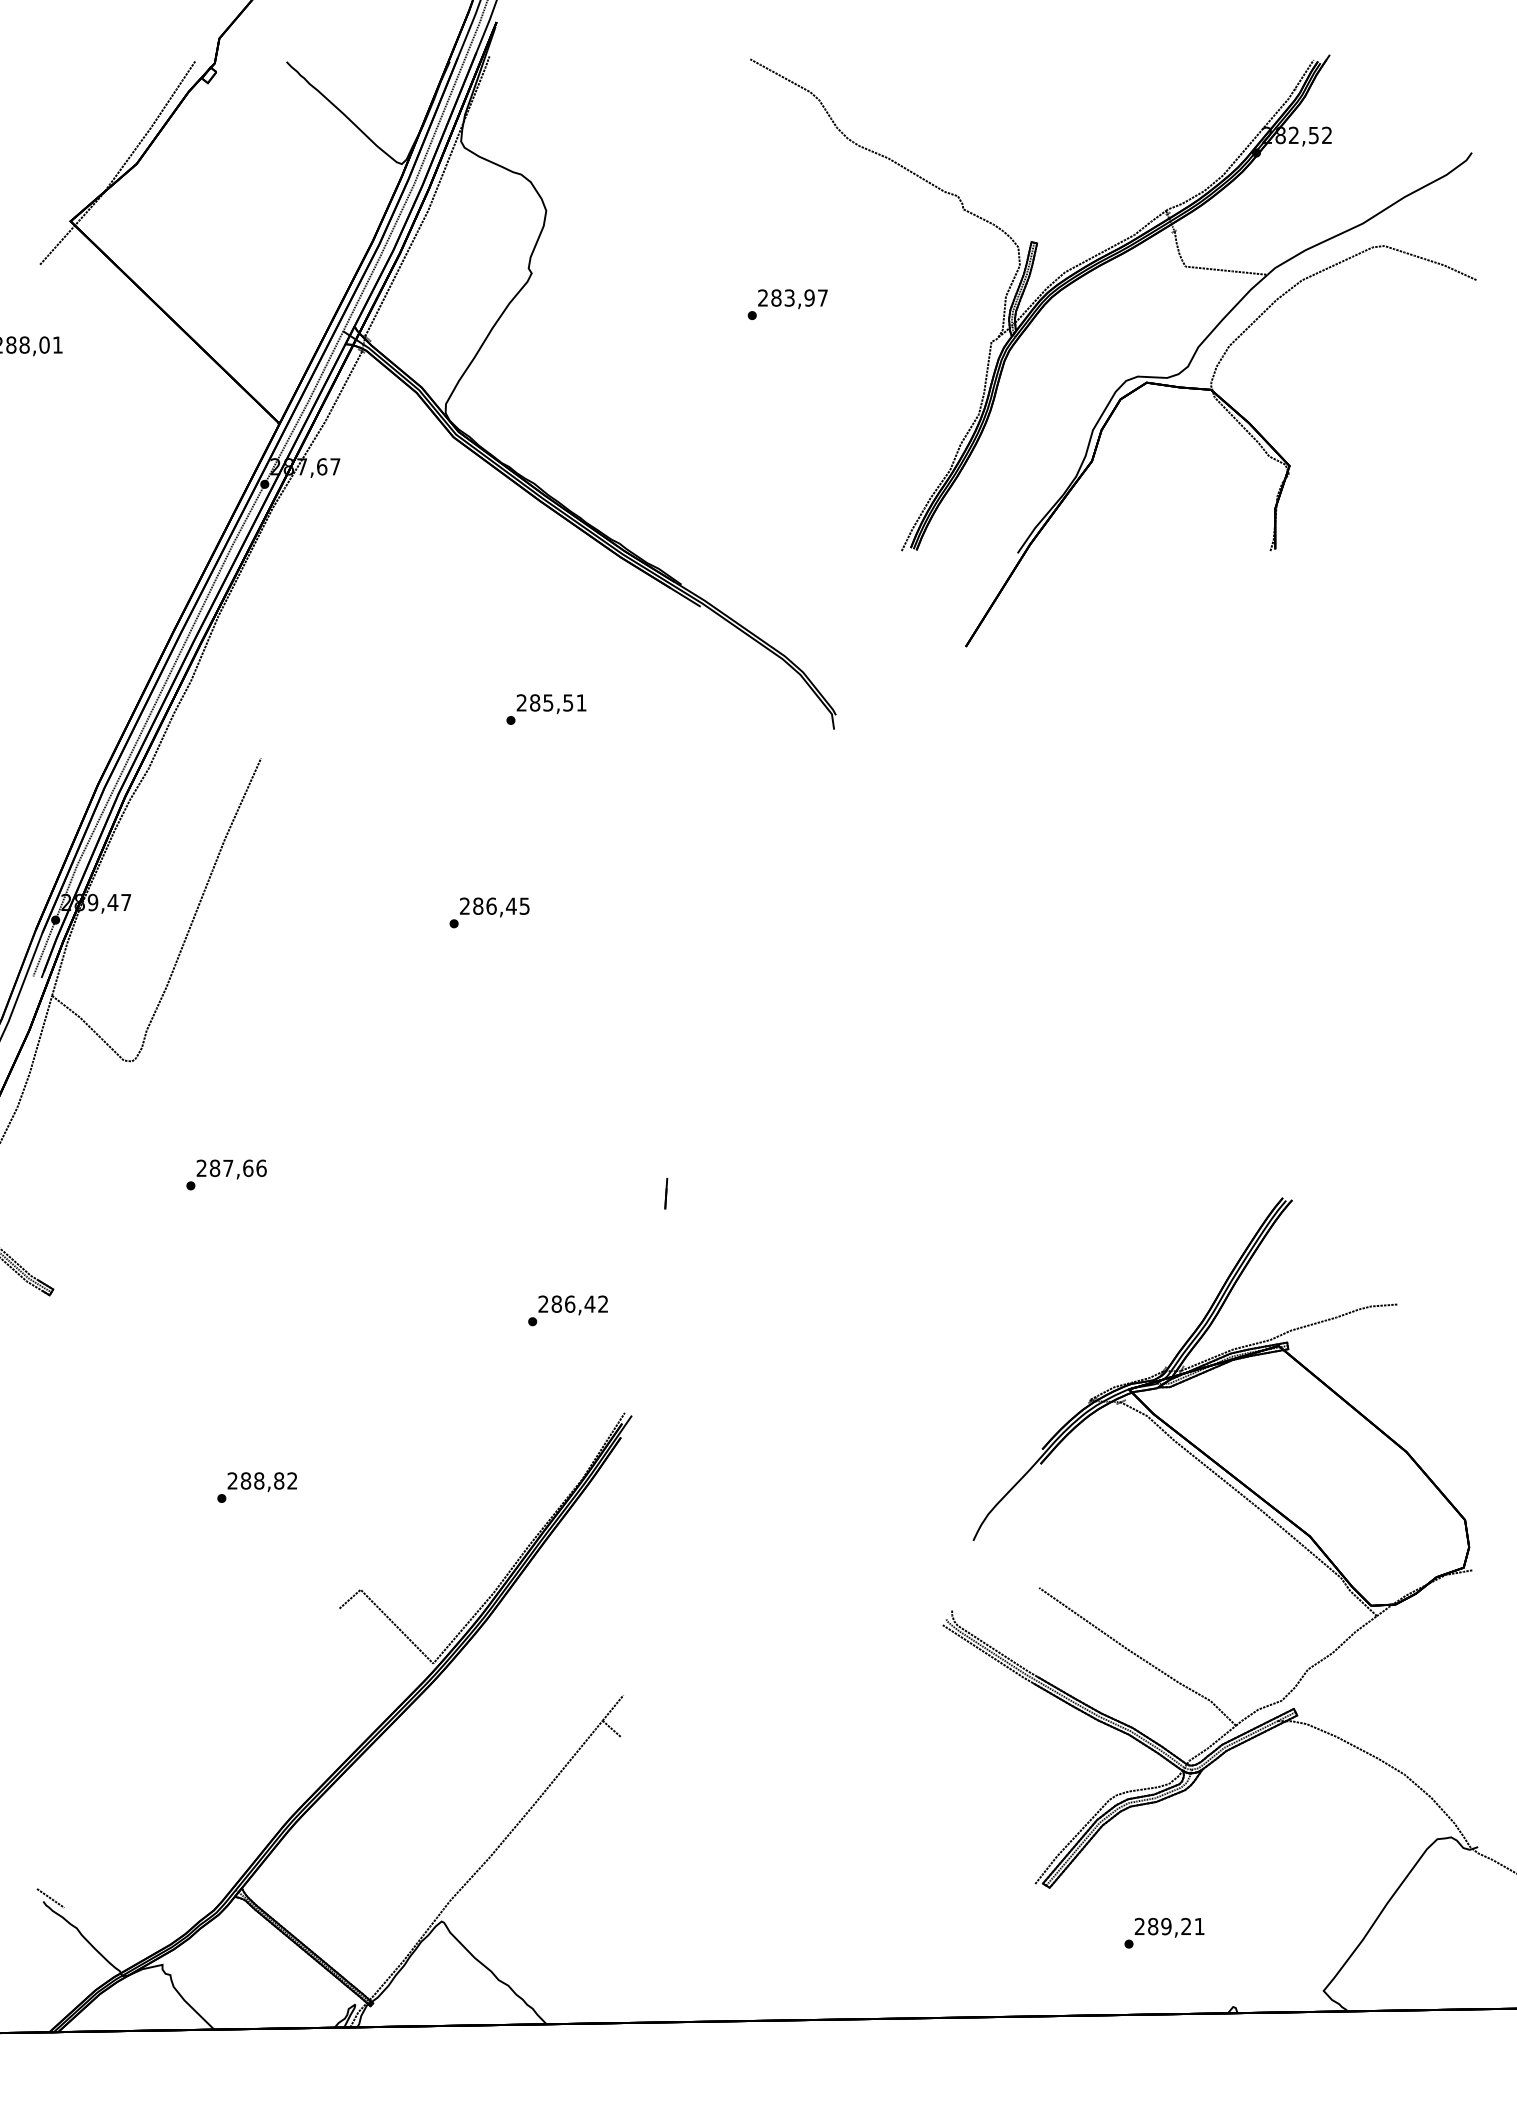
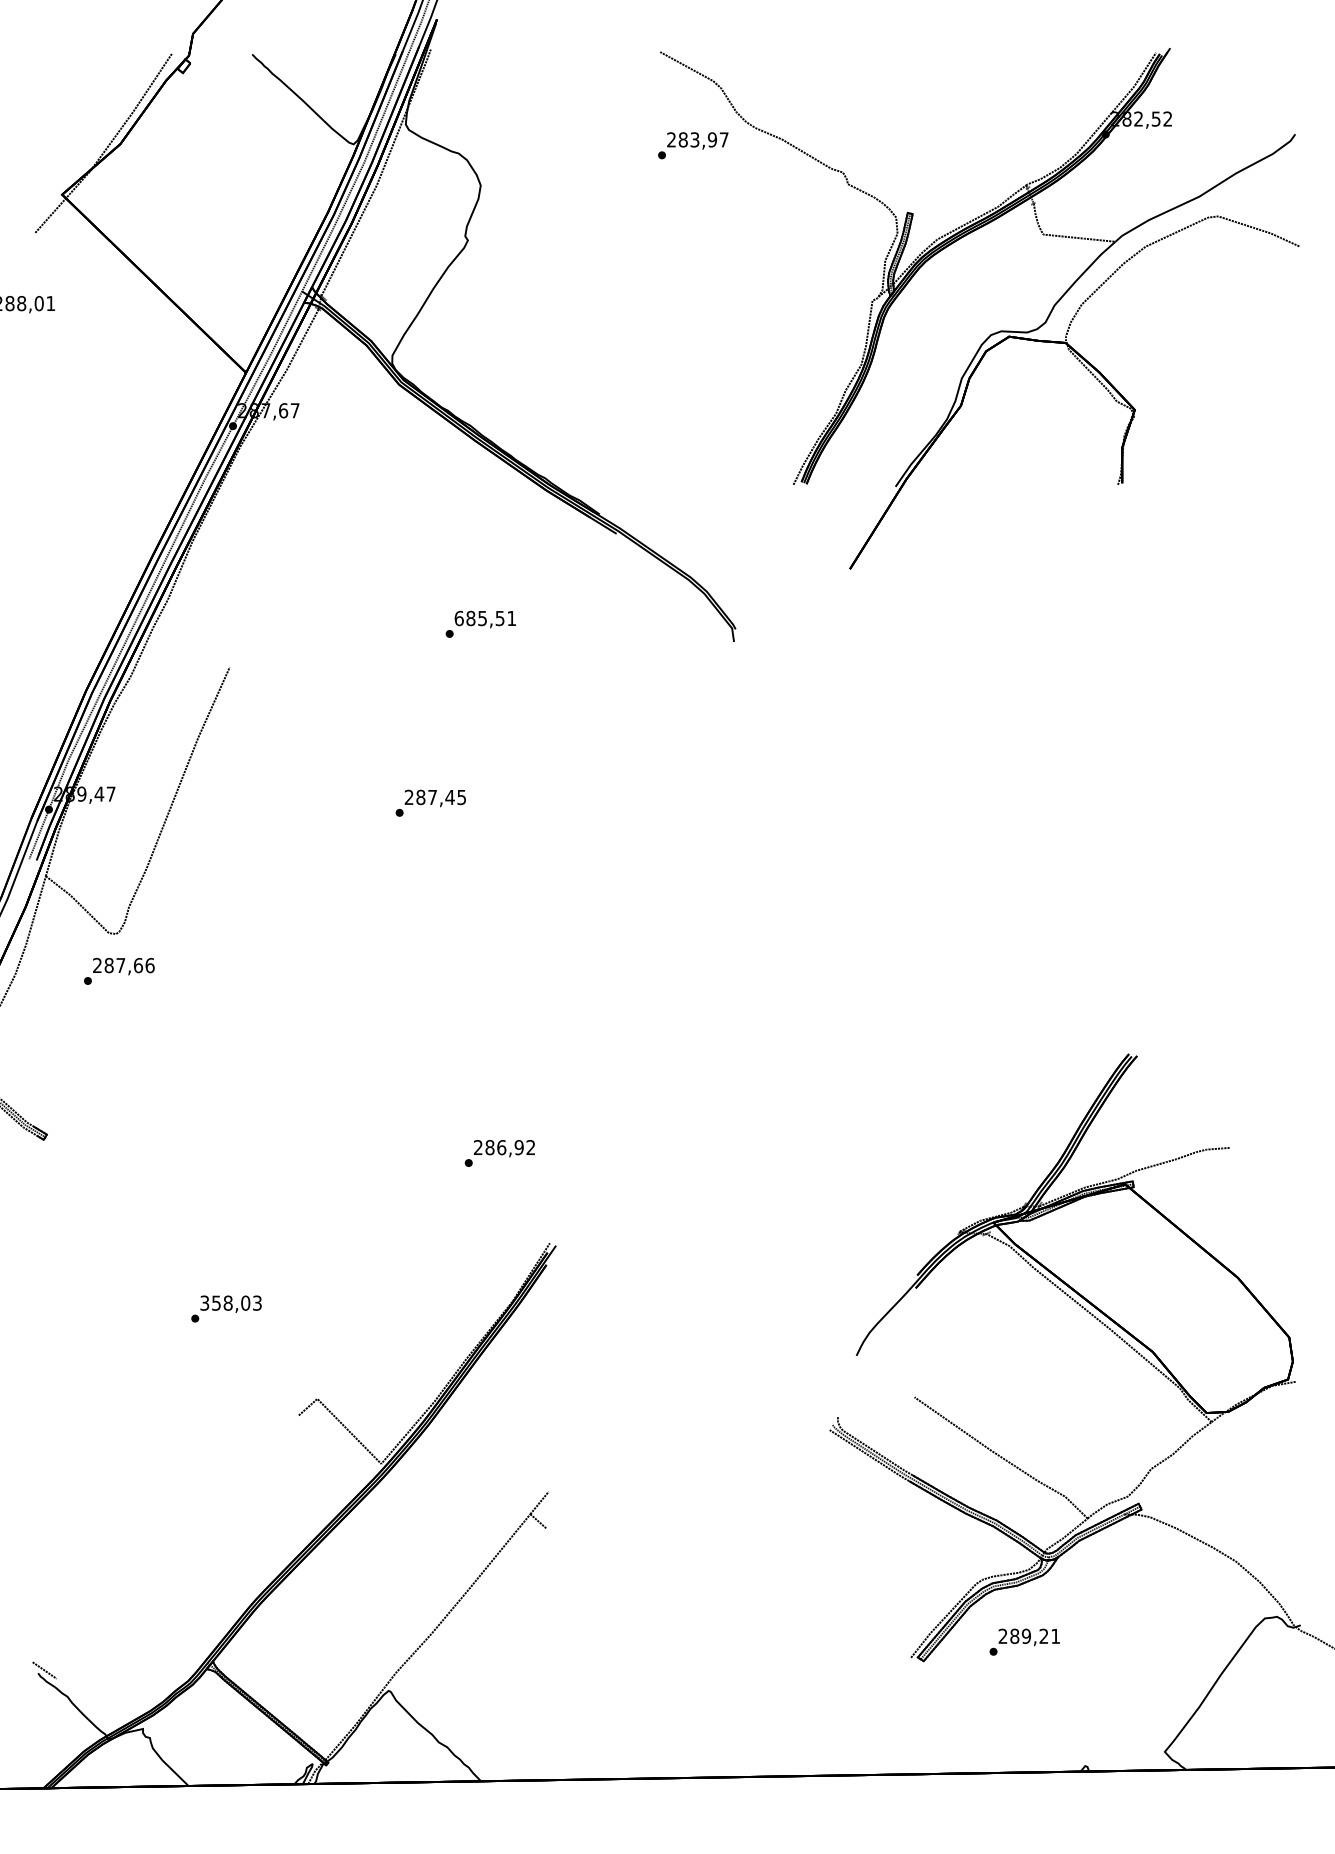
text: (787, 304) -> (693, 145), moved
text: (521, 702) -> (458, 618), 285,51 -> 685,51
text: (491, 905) -> (432, 796), 286,45 -> 287,45
text: (226, 1174) -> (119, 971), moved
line: (666, 1193) -> (586, 1050), removed
text: (589, 1303) -> (518, 1147), 286,42 -> 286,92
text: (262, 1480) -> (231, 1302), 288,82 -> 358,03
text: (1164, 1932) -> (1024, 1641), moved

